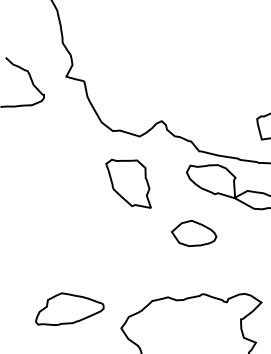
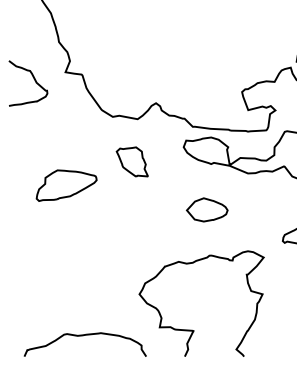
part: (129, 182) -> (132, 161), size x0.7
part: (194, 233) -> (207, 209), moved
part: (70, 310) -> (66, 185), moved

